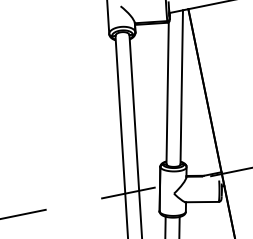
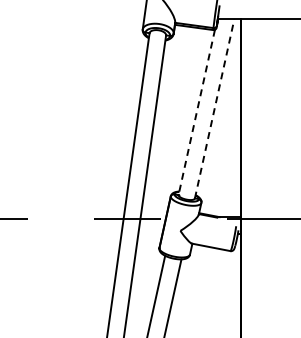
line: (181, 87) -> (214, 108), solid -> dashed
line: (167, 93) -> (196, 112), solid -> dashed

